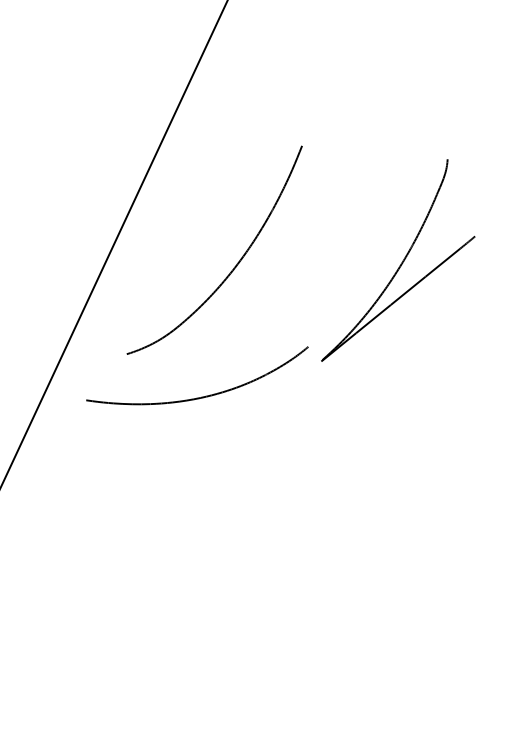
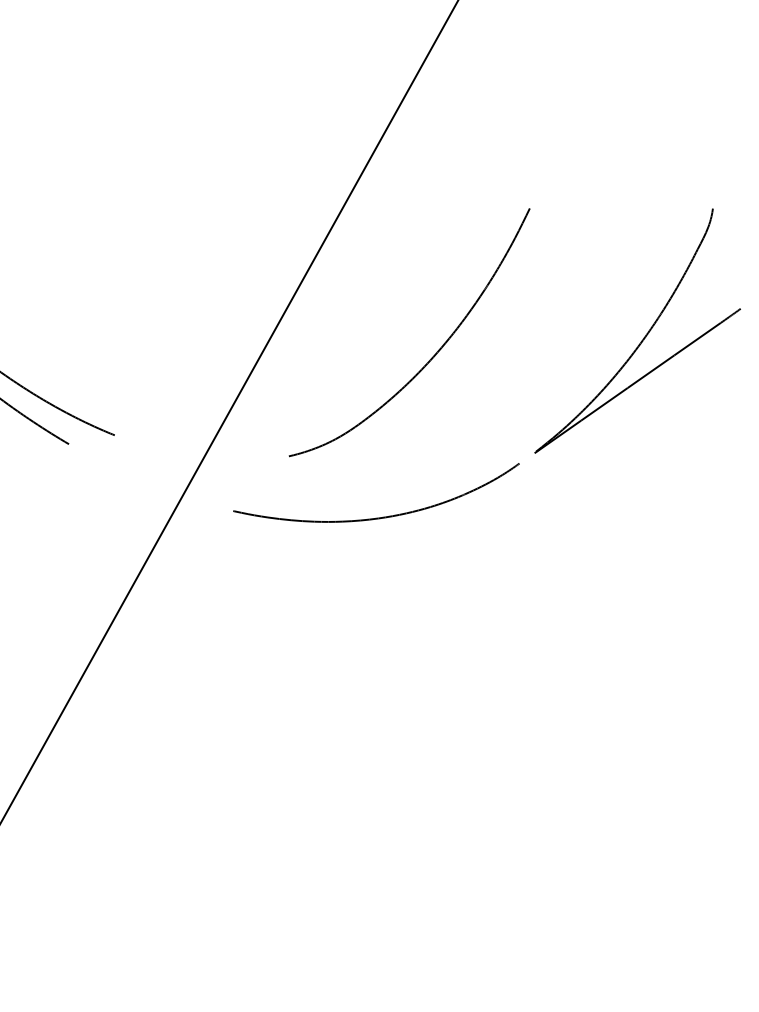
part: (401, 261) -> (645, 334), moved

